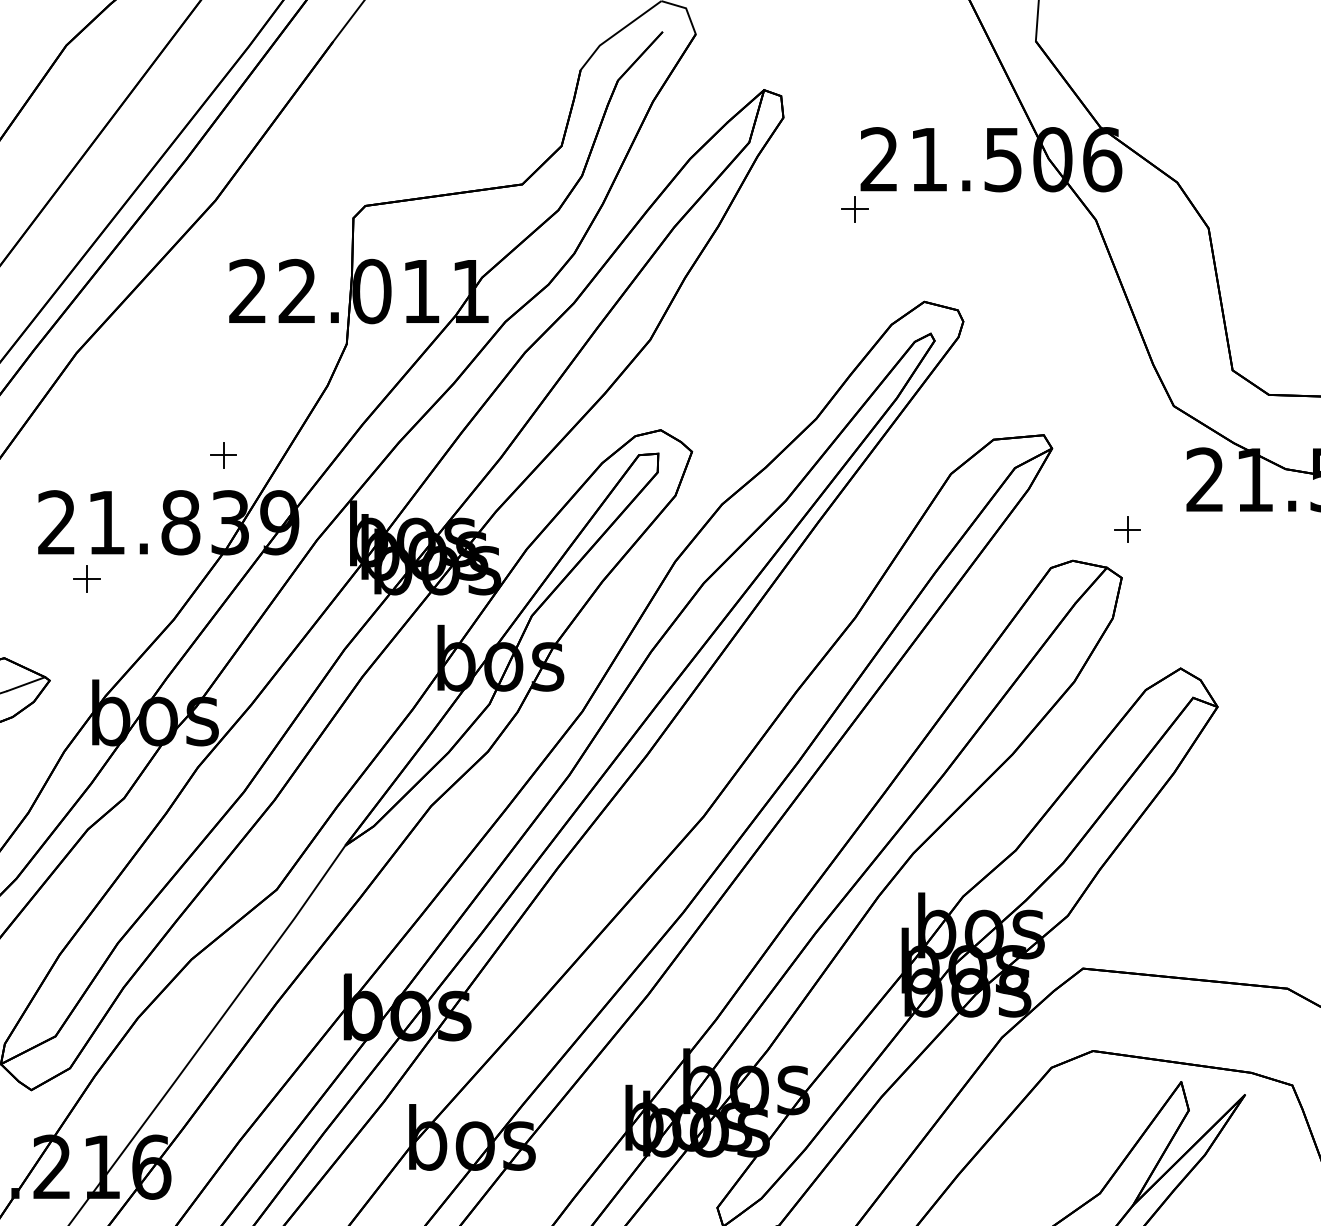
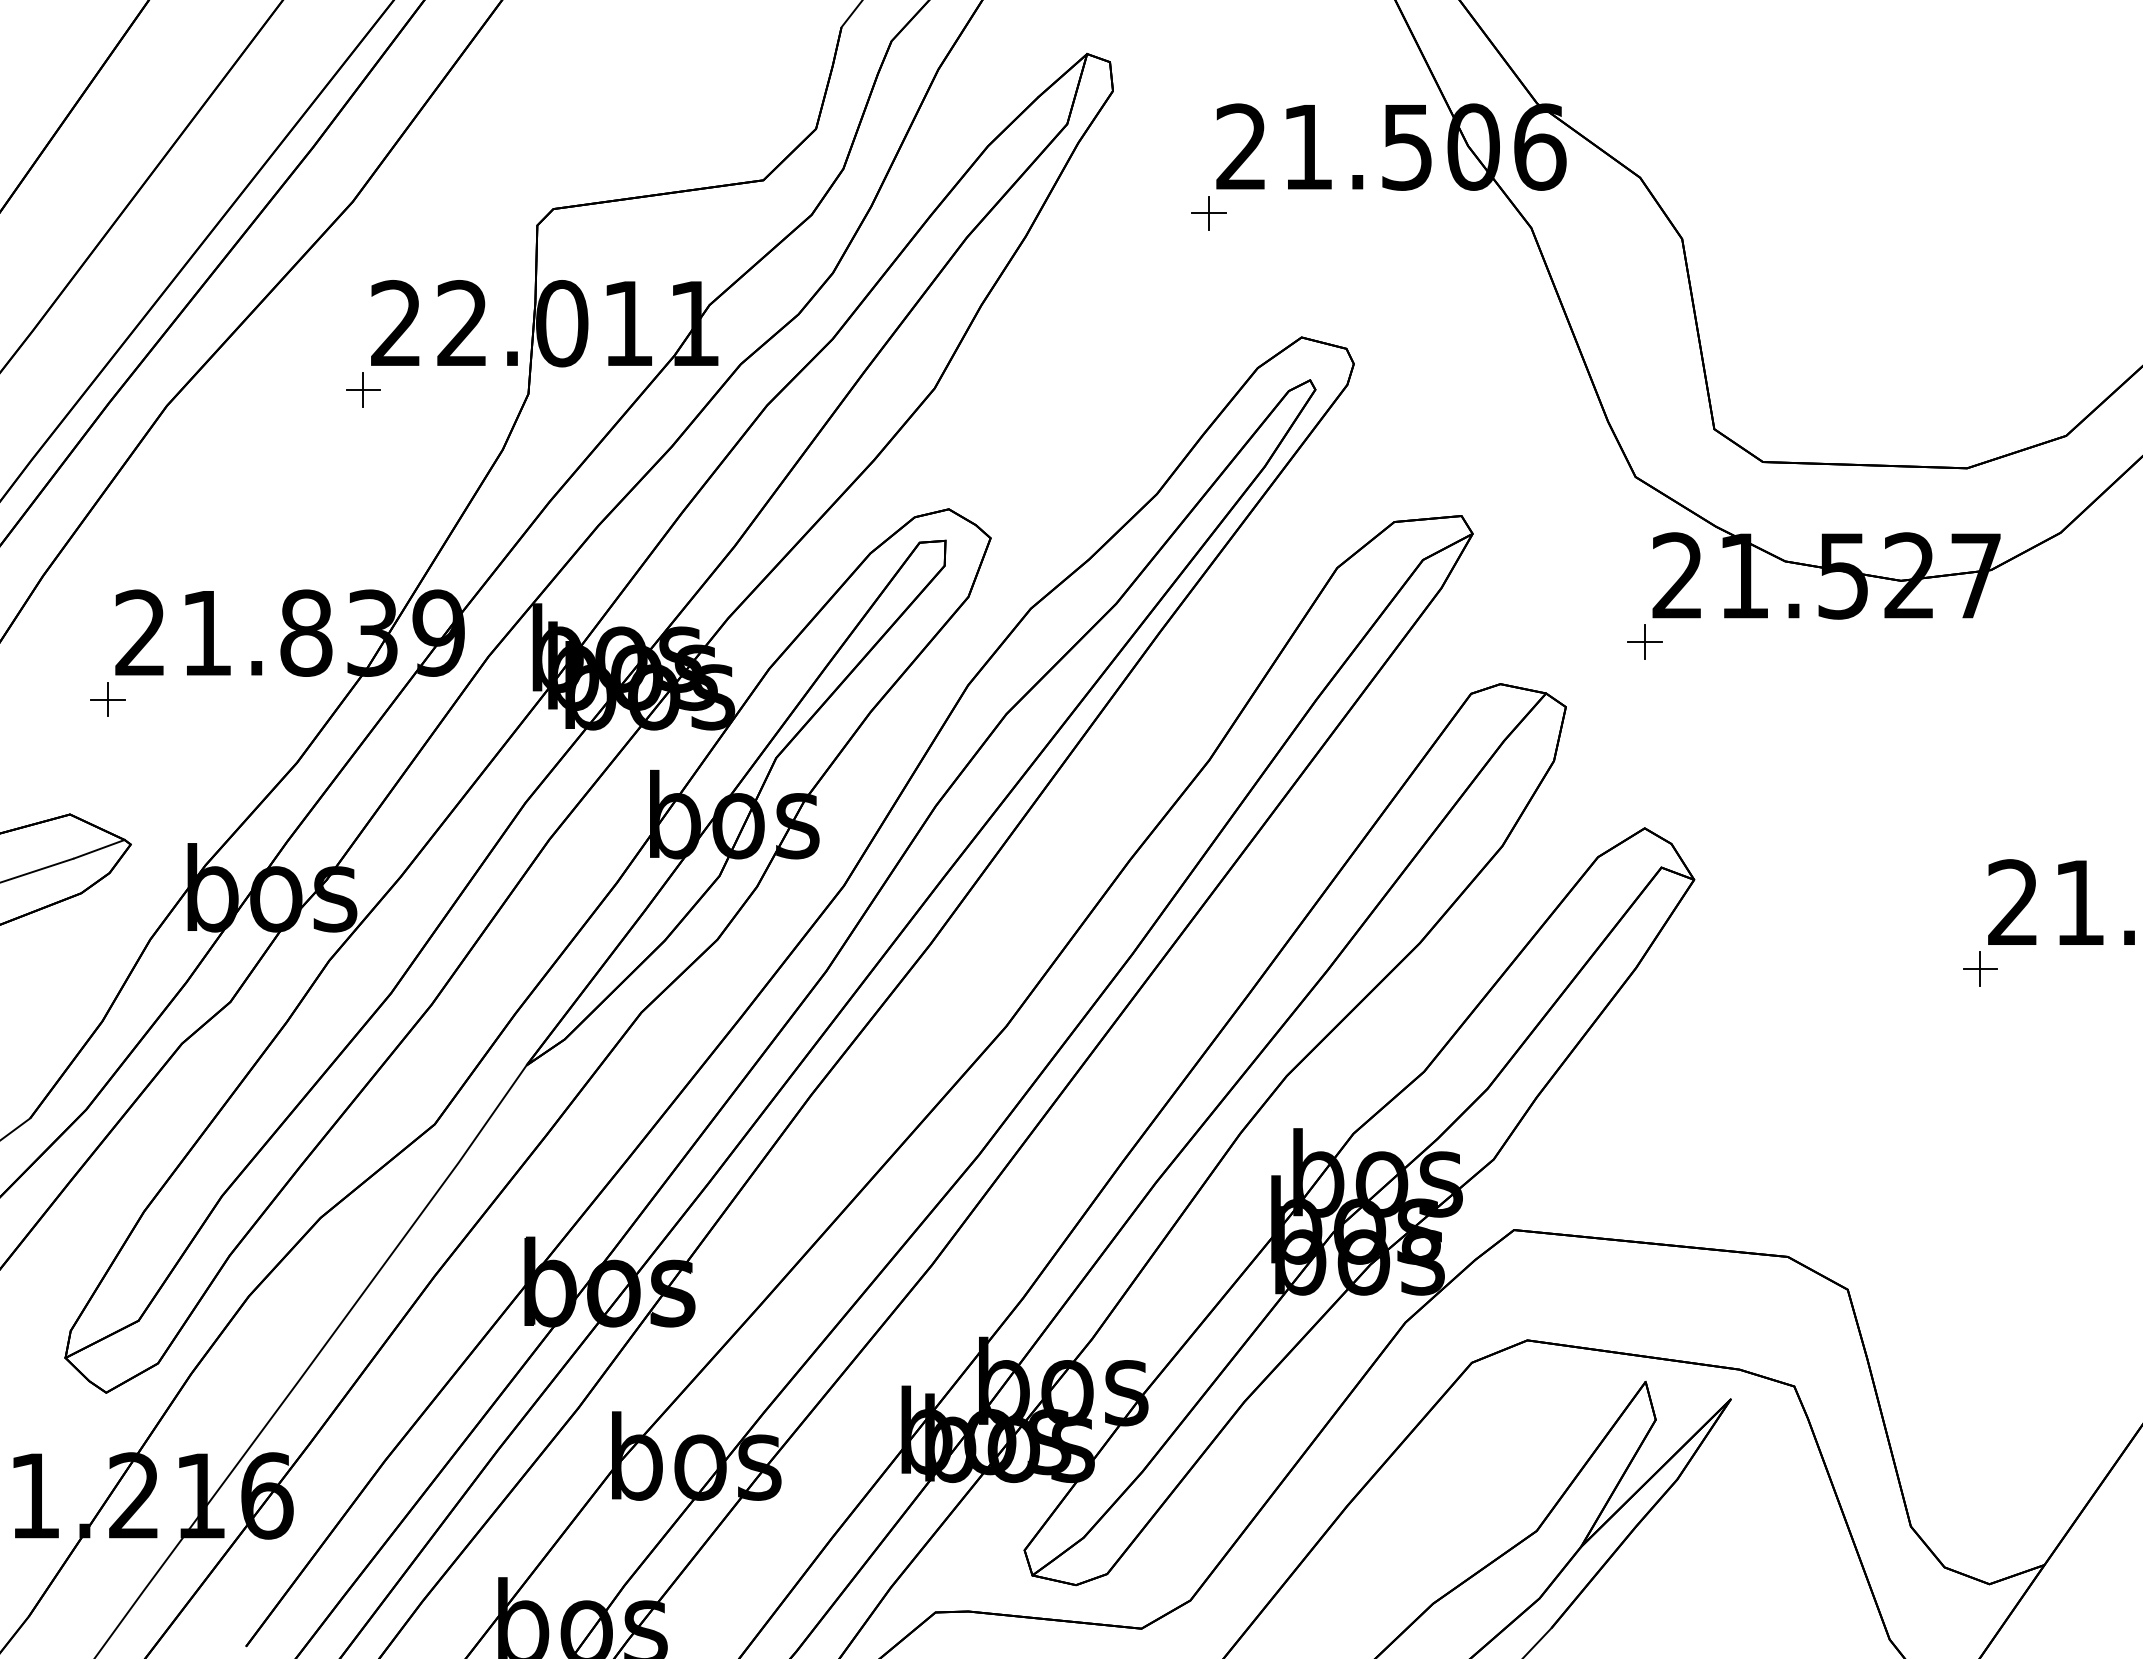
part: (223, 455) -> (363, 389), moved
part: (1127, 528) -> (1644, 641), moved
part: (86, 579) -> (107, 699), moved

